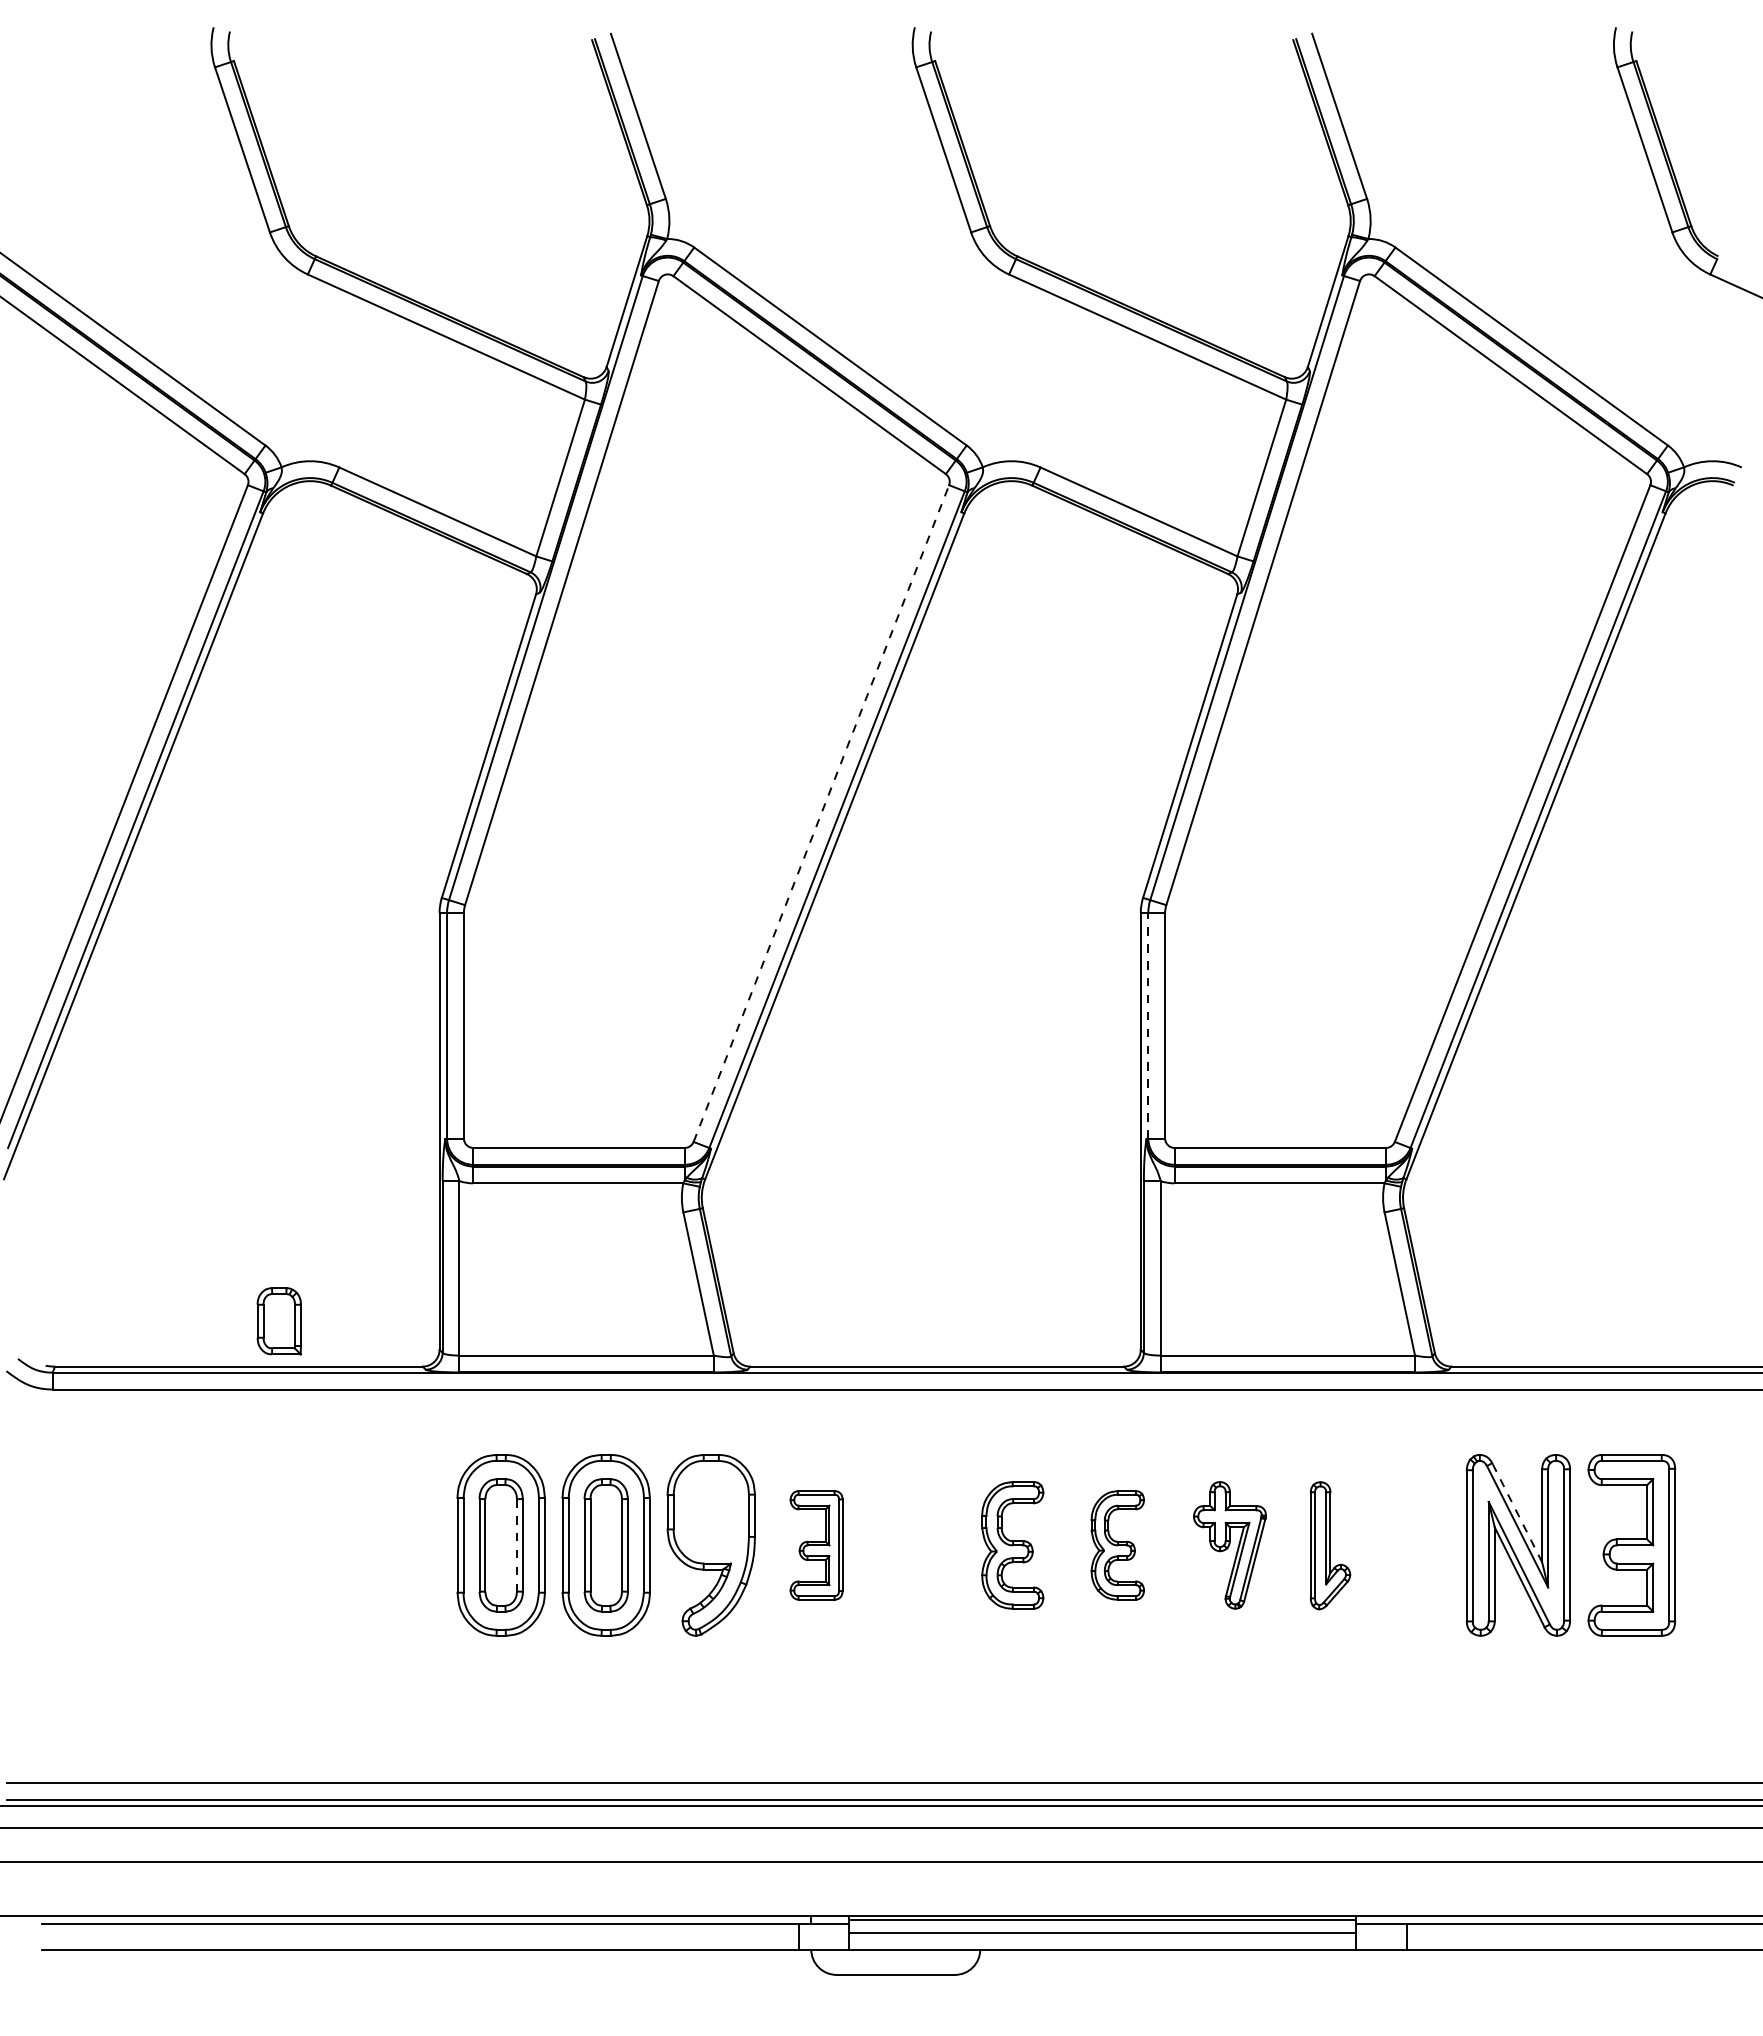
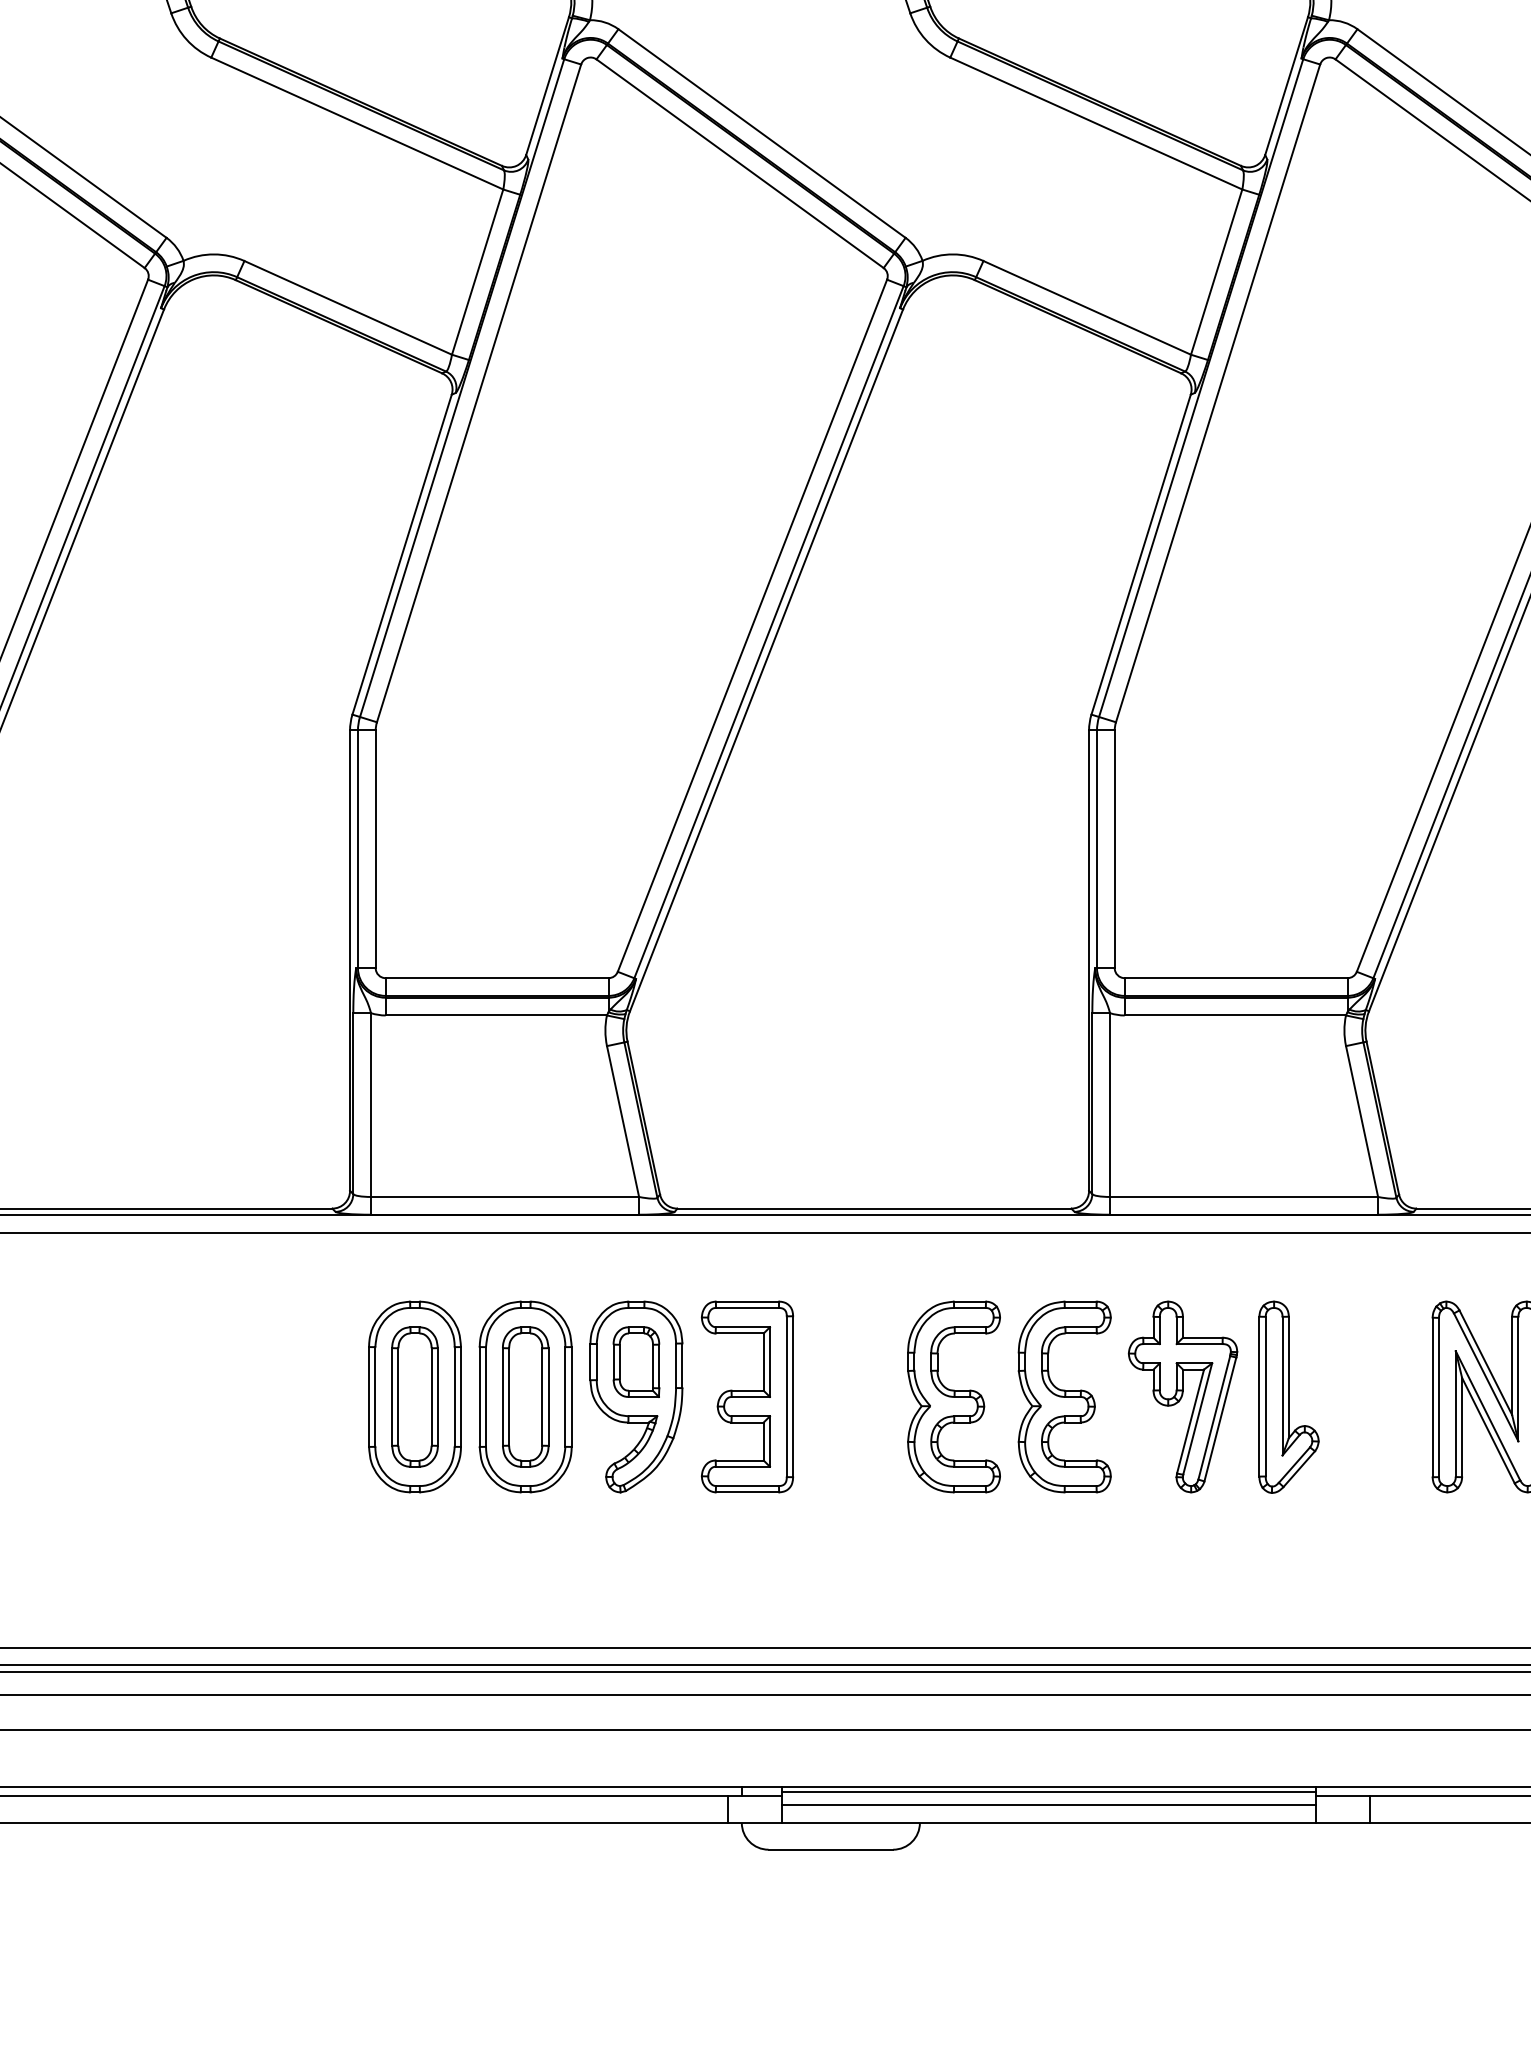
line: (821, 813) -> (752, 625), dashed -> solid
line: (1148, 1025) -> (1097, 849), dashed -> solid
part: (278, 1321) -> (635, 1362), moved
line: (1517, 1512) -> (1486, 1362), dashed -> solid
line: (516, 1545) -> (431, 1397), dashed -> solid
part: (816, 1545) -> (747, 1397), size x1.67
part: (1012, 1545) -> (953, 1397), size x1.43
part: (1117, 1545) -> (1064, 1397), size x1.67
part: (1229, 1545) -> (1182, 1397), size x1.43
part: (1330, 1545) -> (1289, 1397), size x1.43

